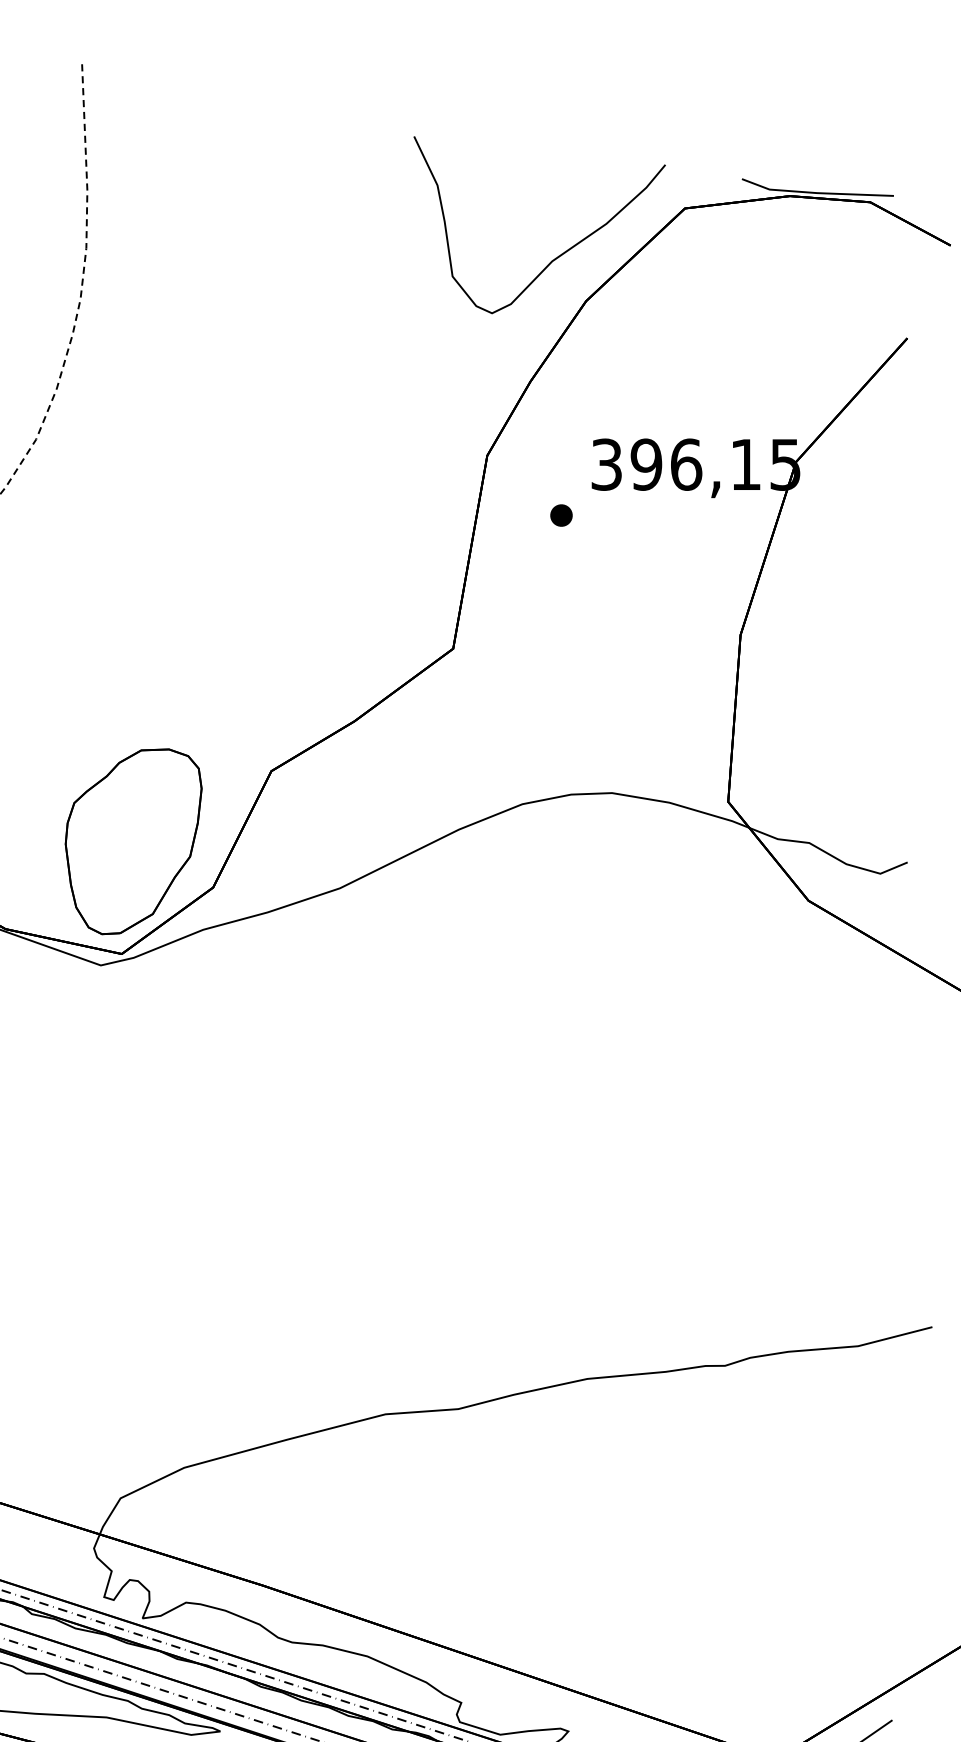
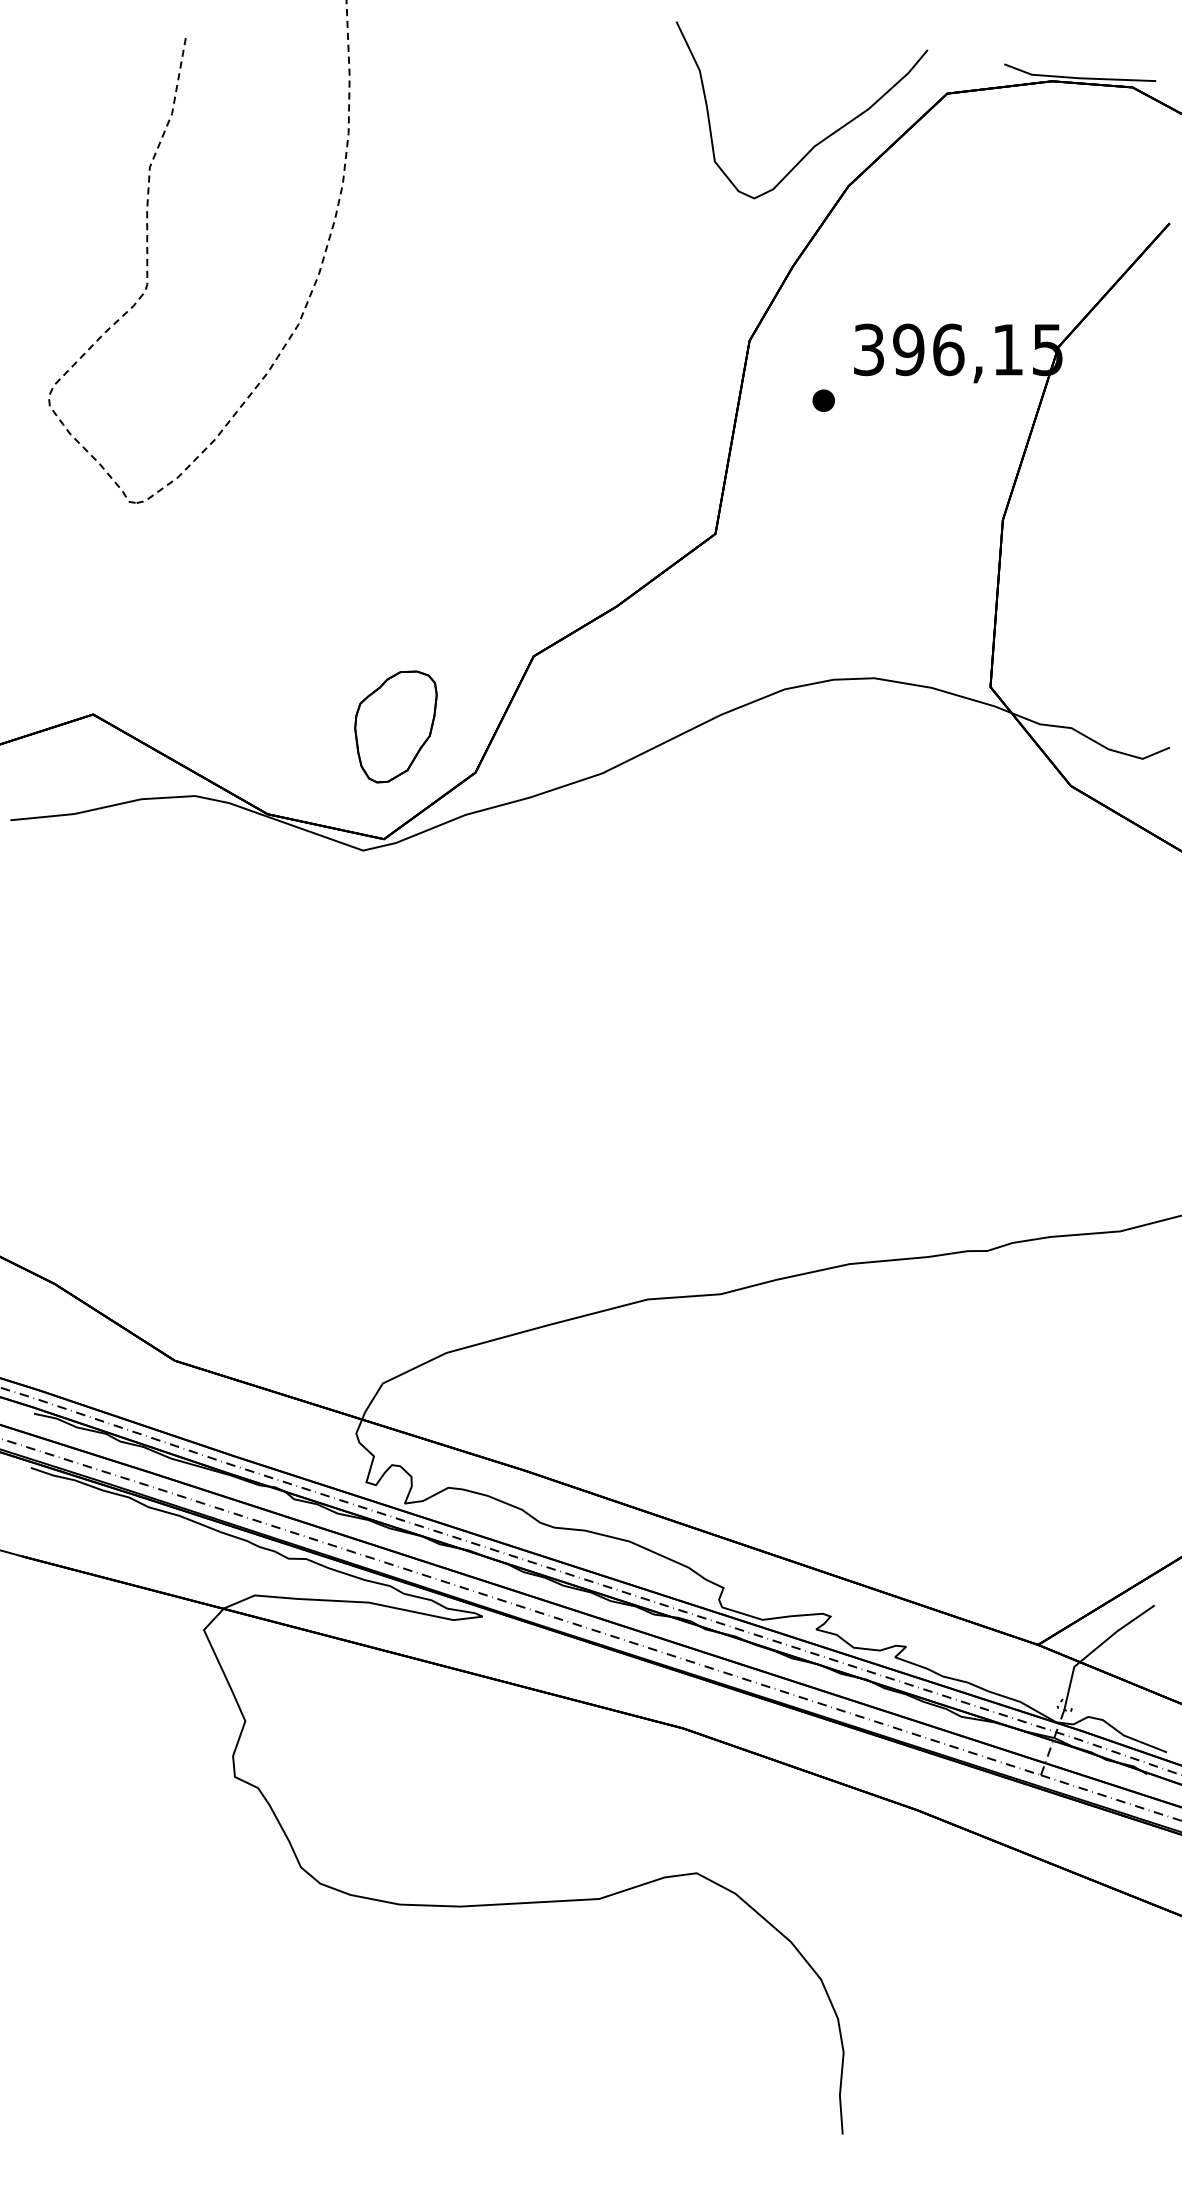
part: (133, 841) -> (395, 726), size x0.6

